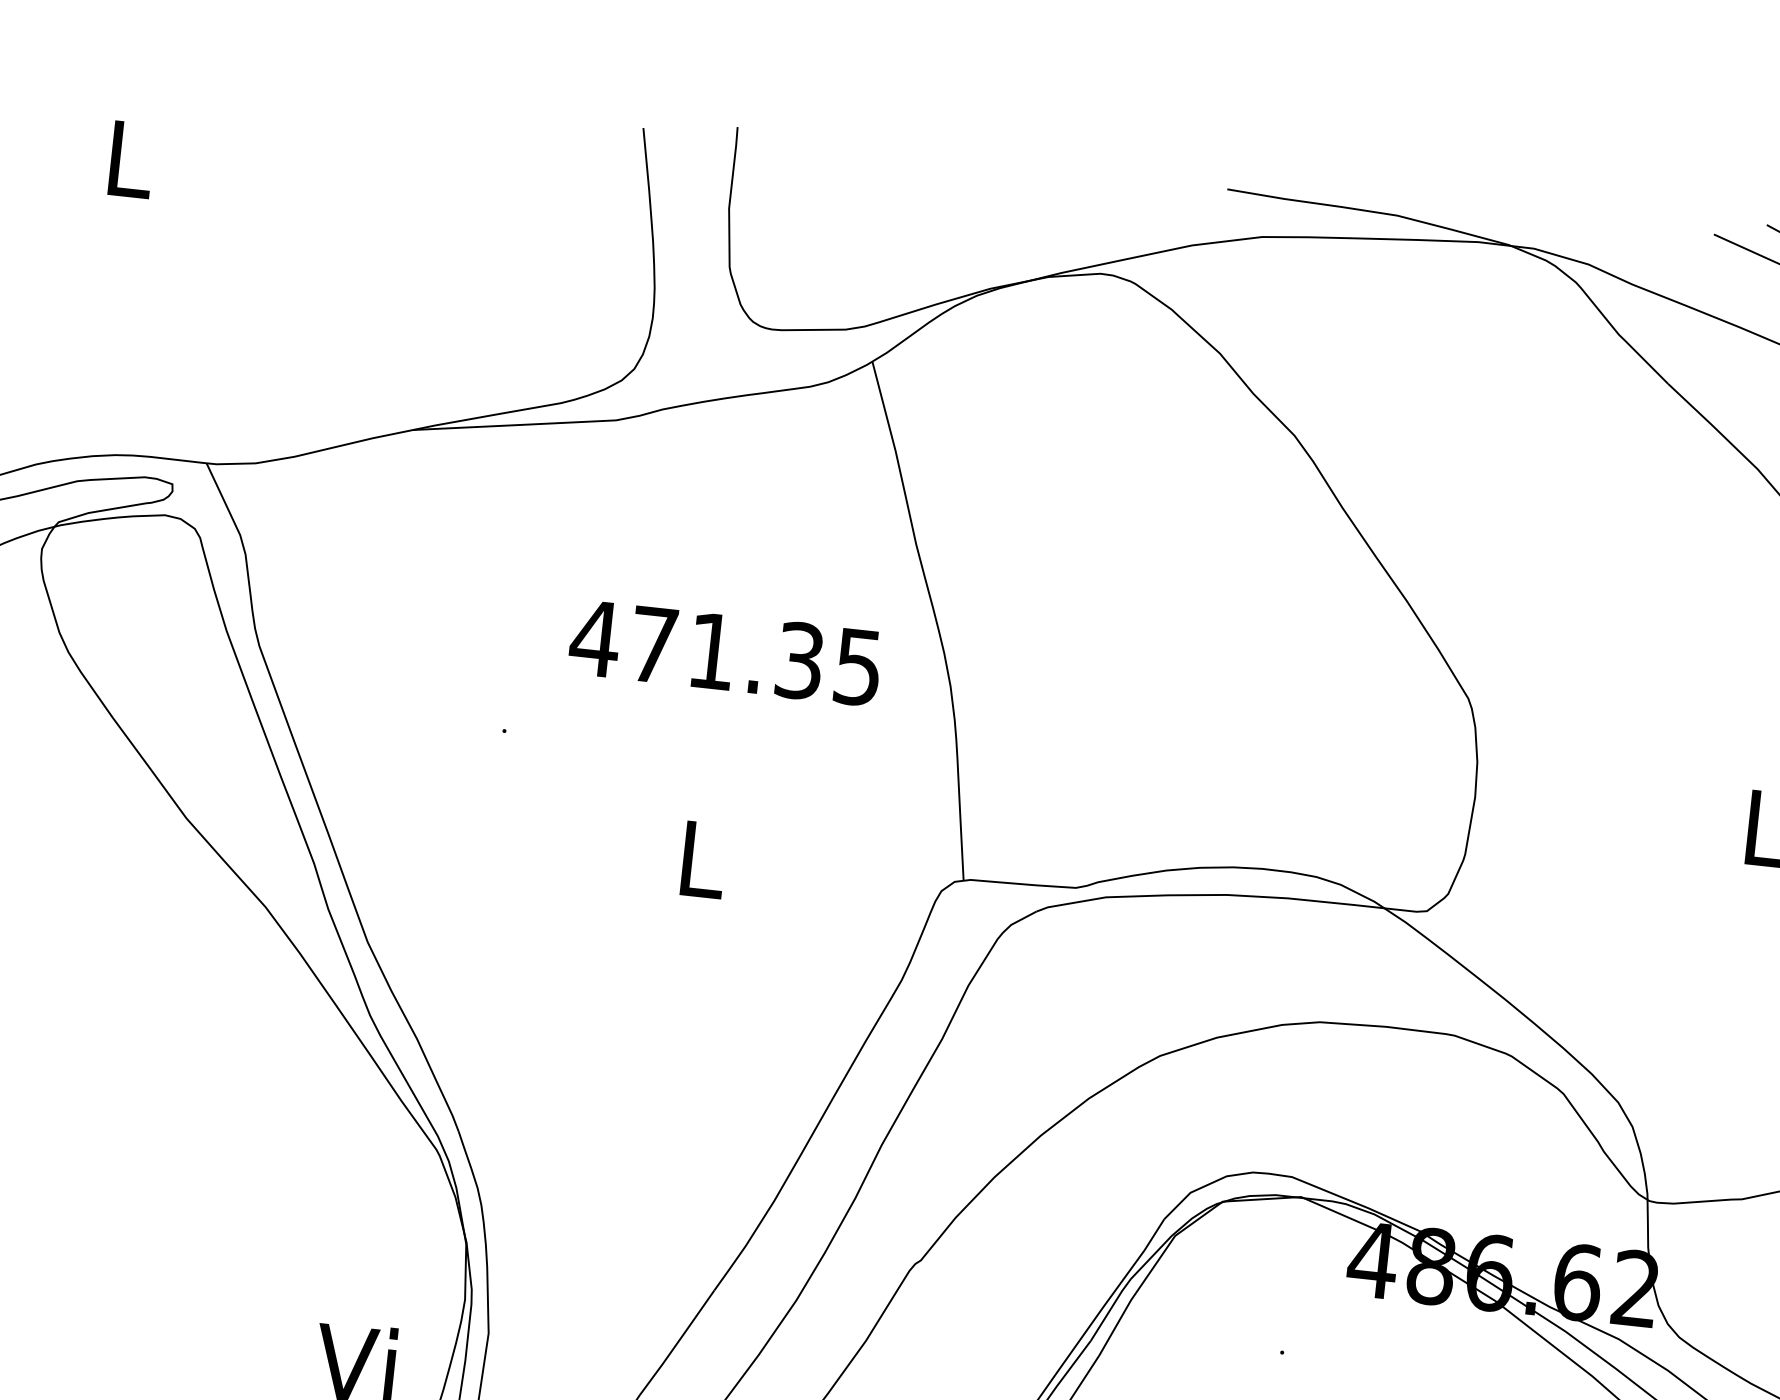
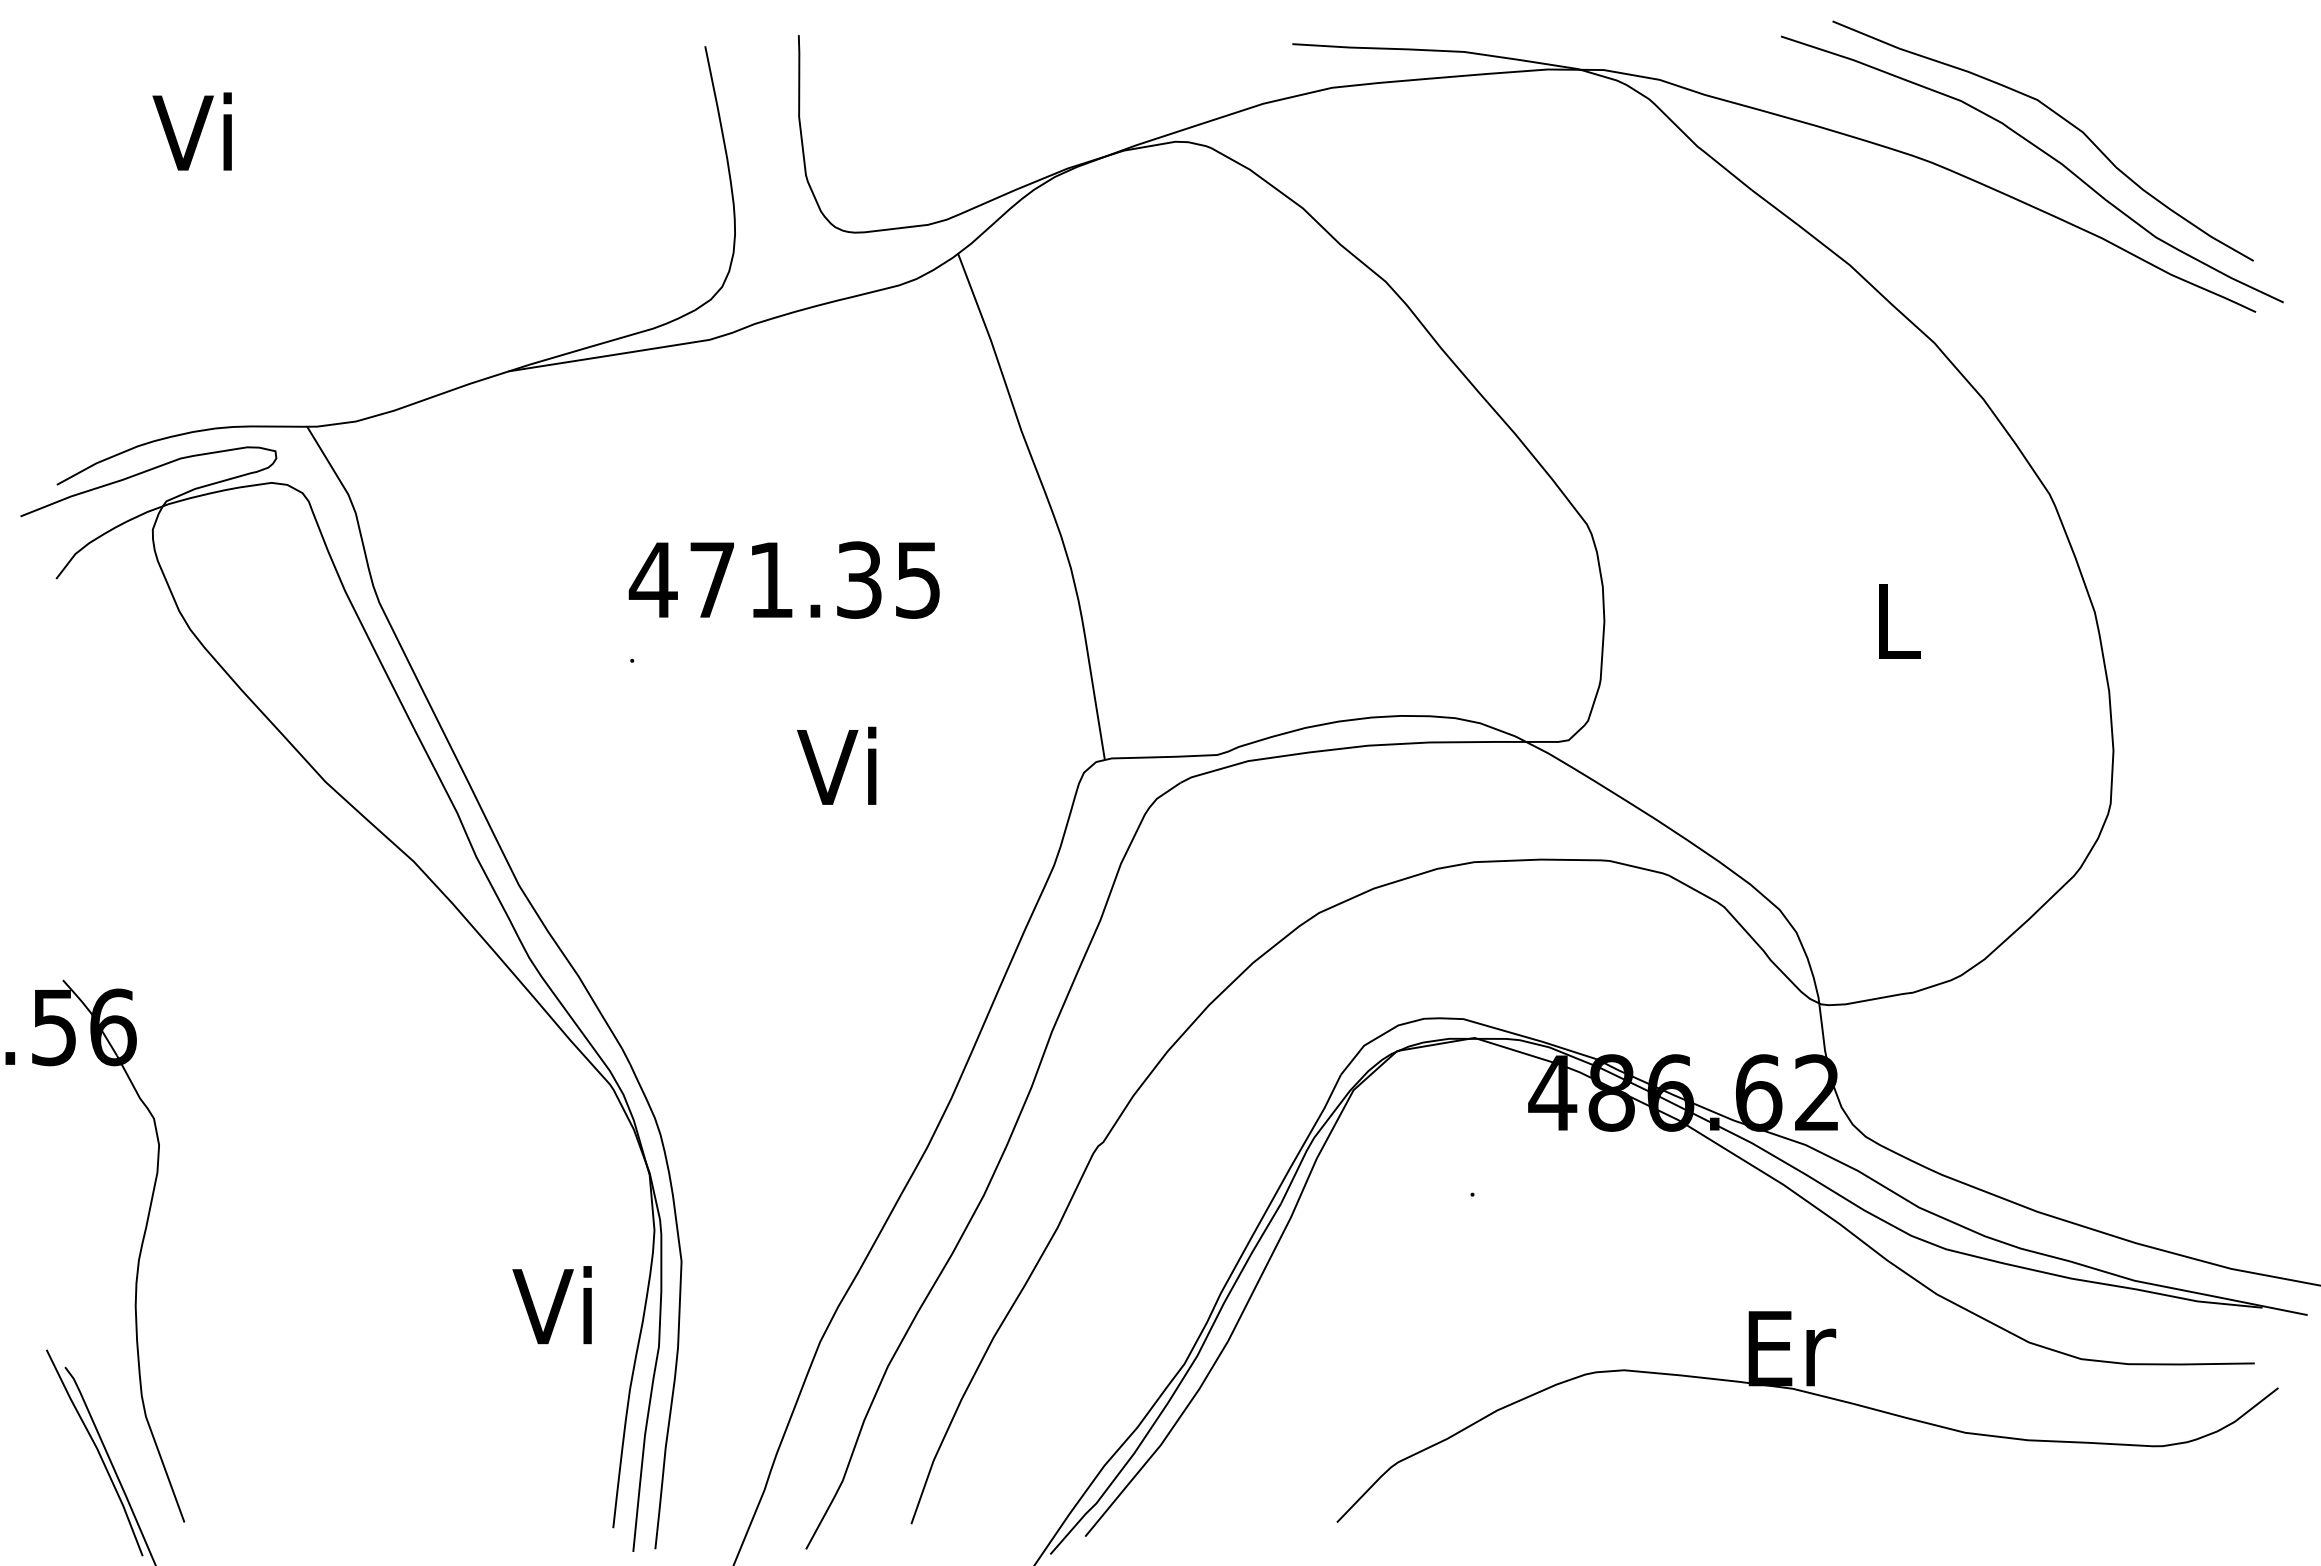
text: (123, 157) -> (191, 131), L -> Vi
text: (724, 652) -> (783, 579), moved
text: (696, 857) -> (836, 765), L -> Vi

